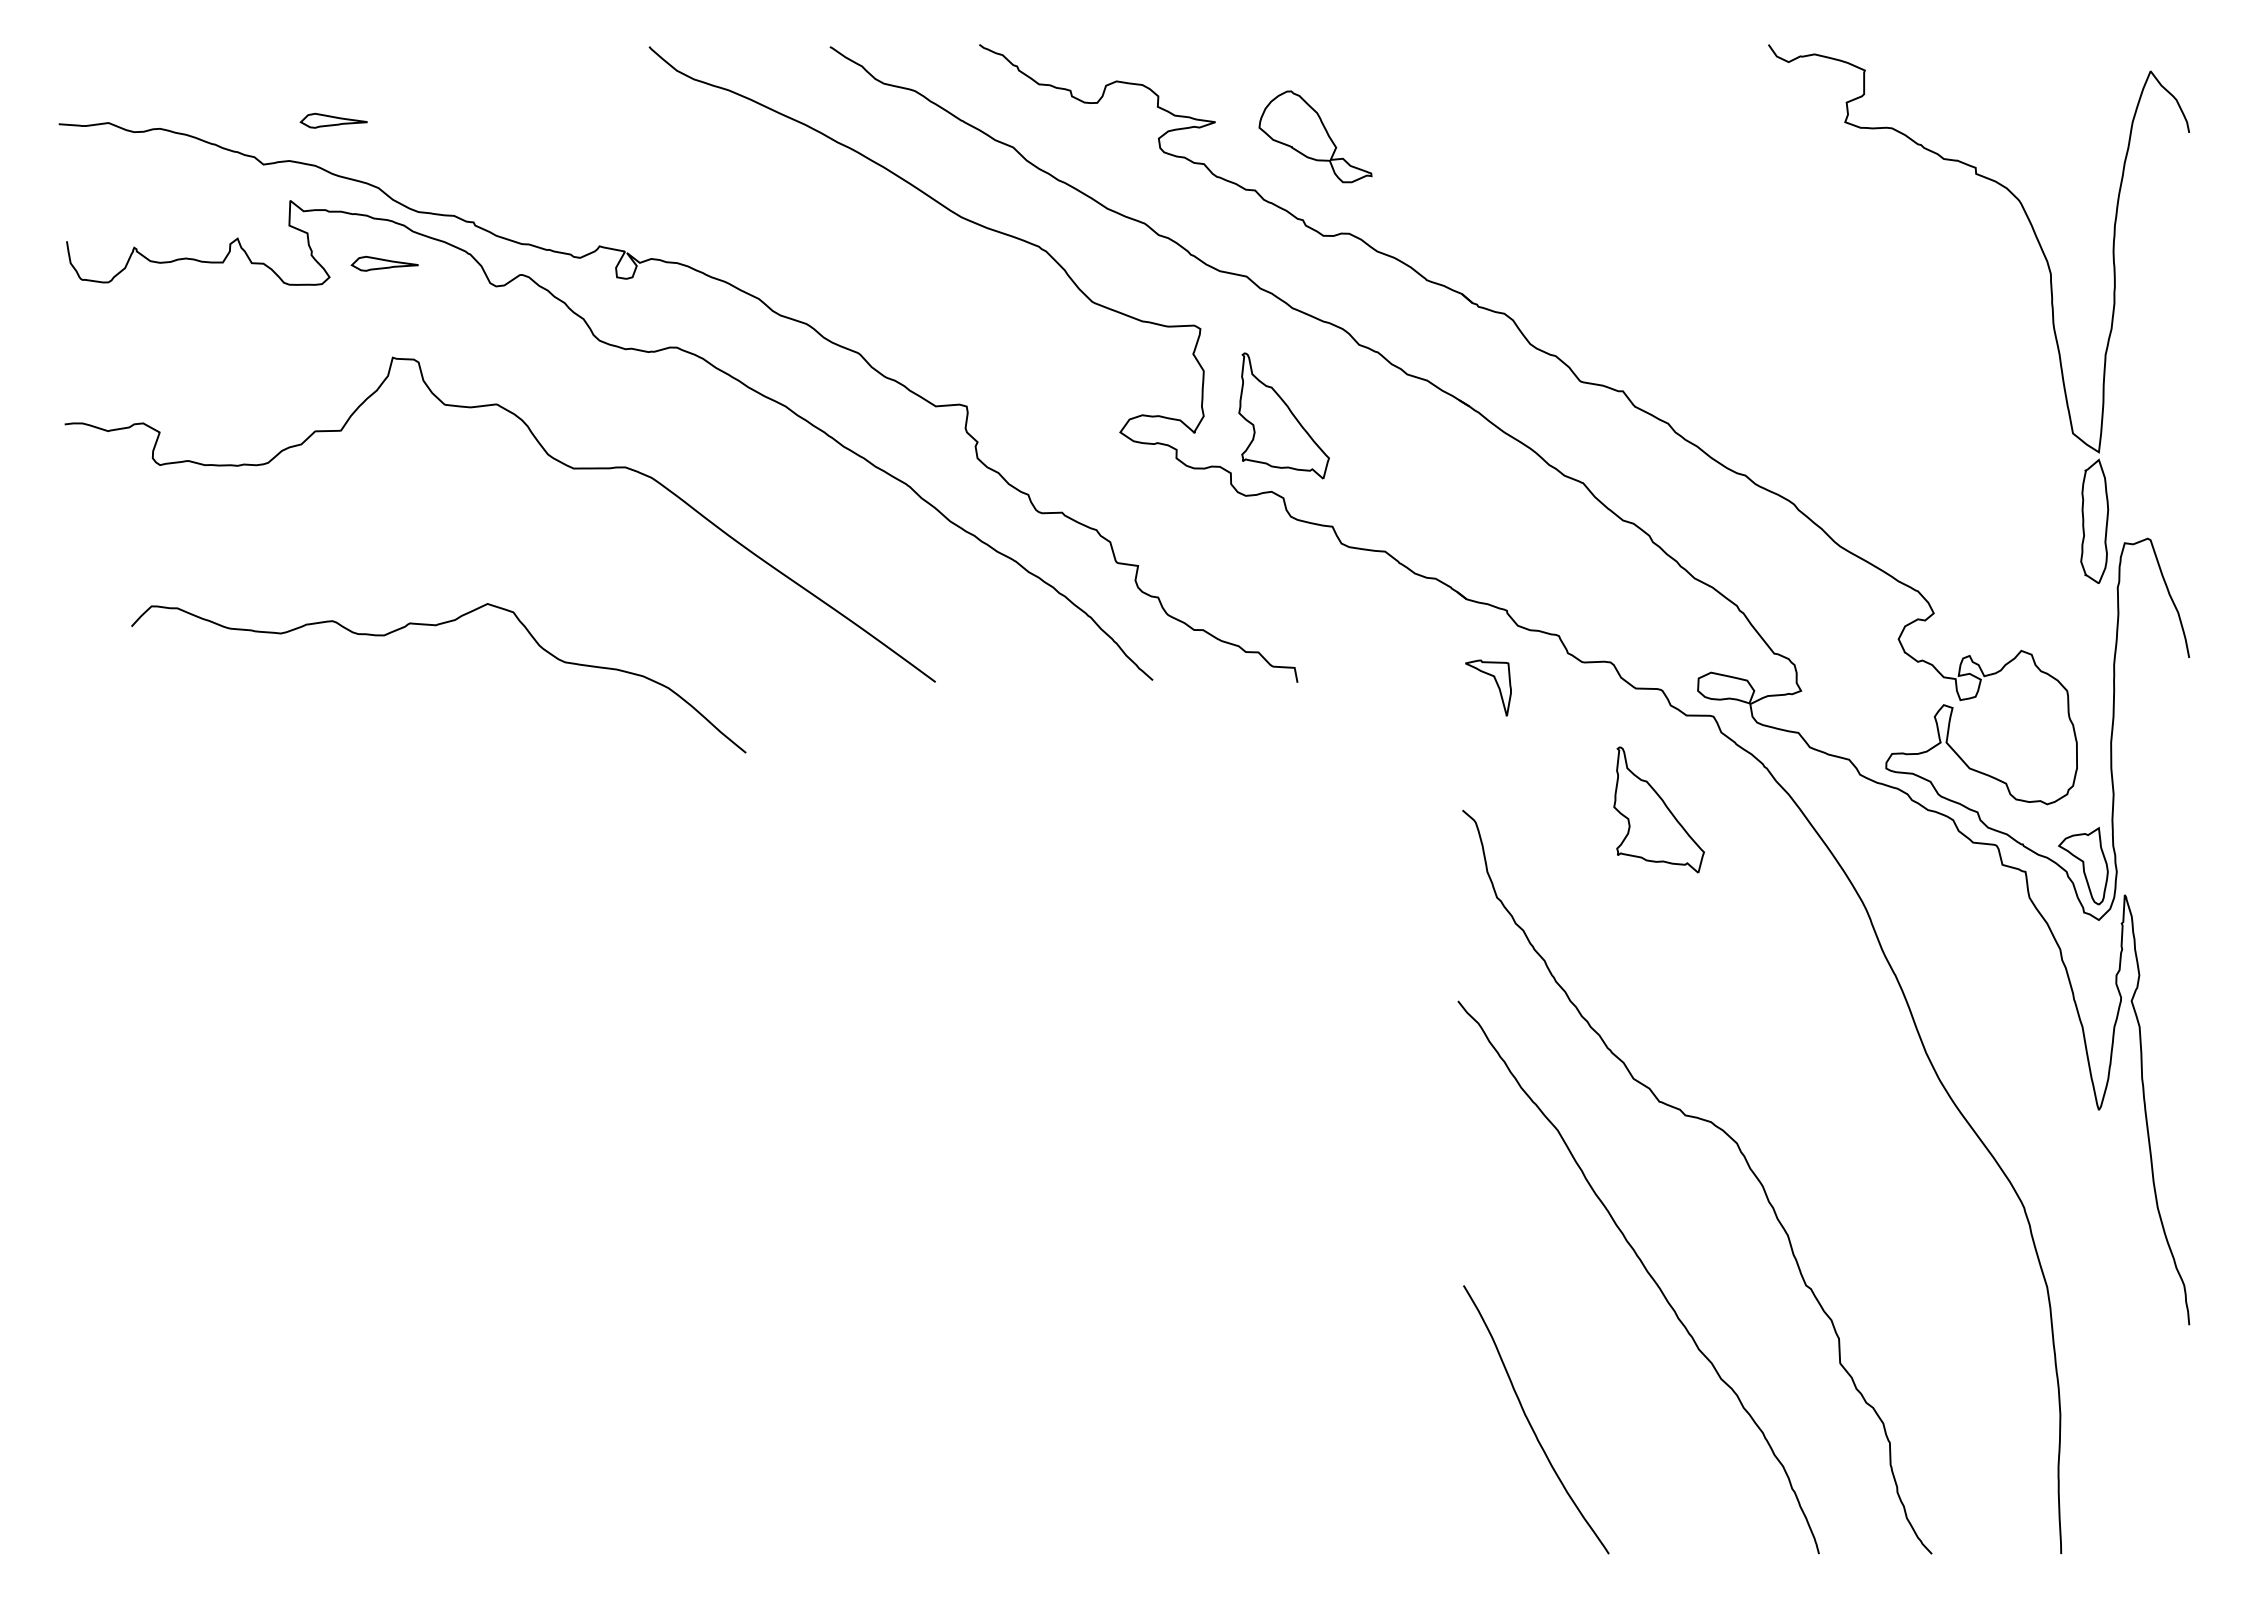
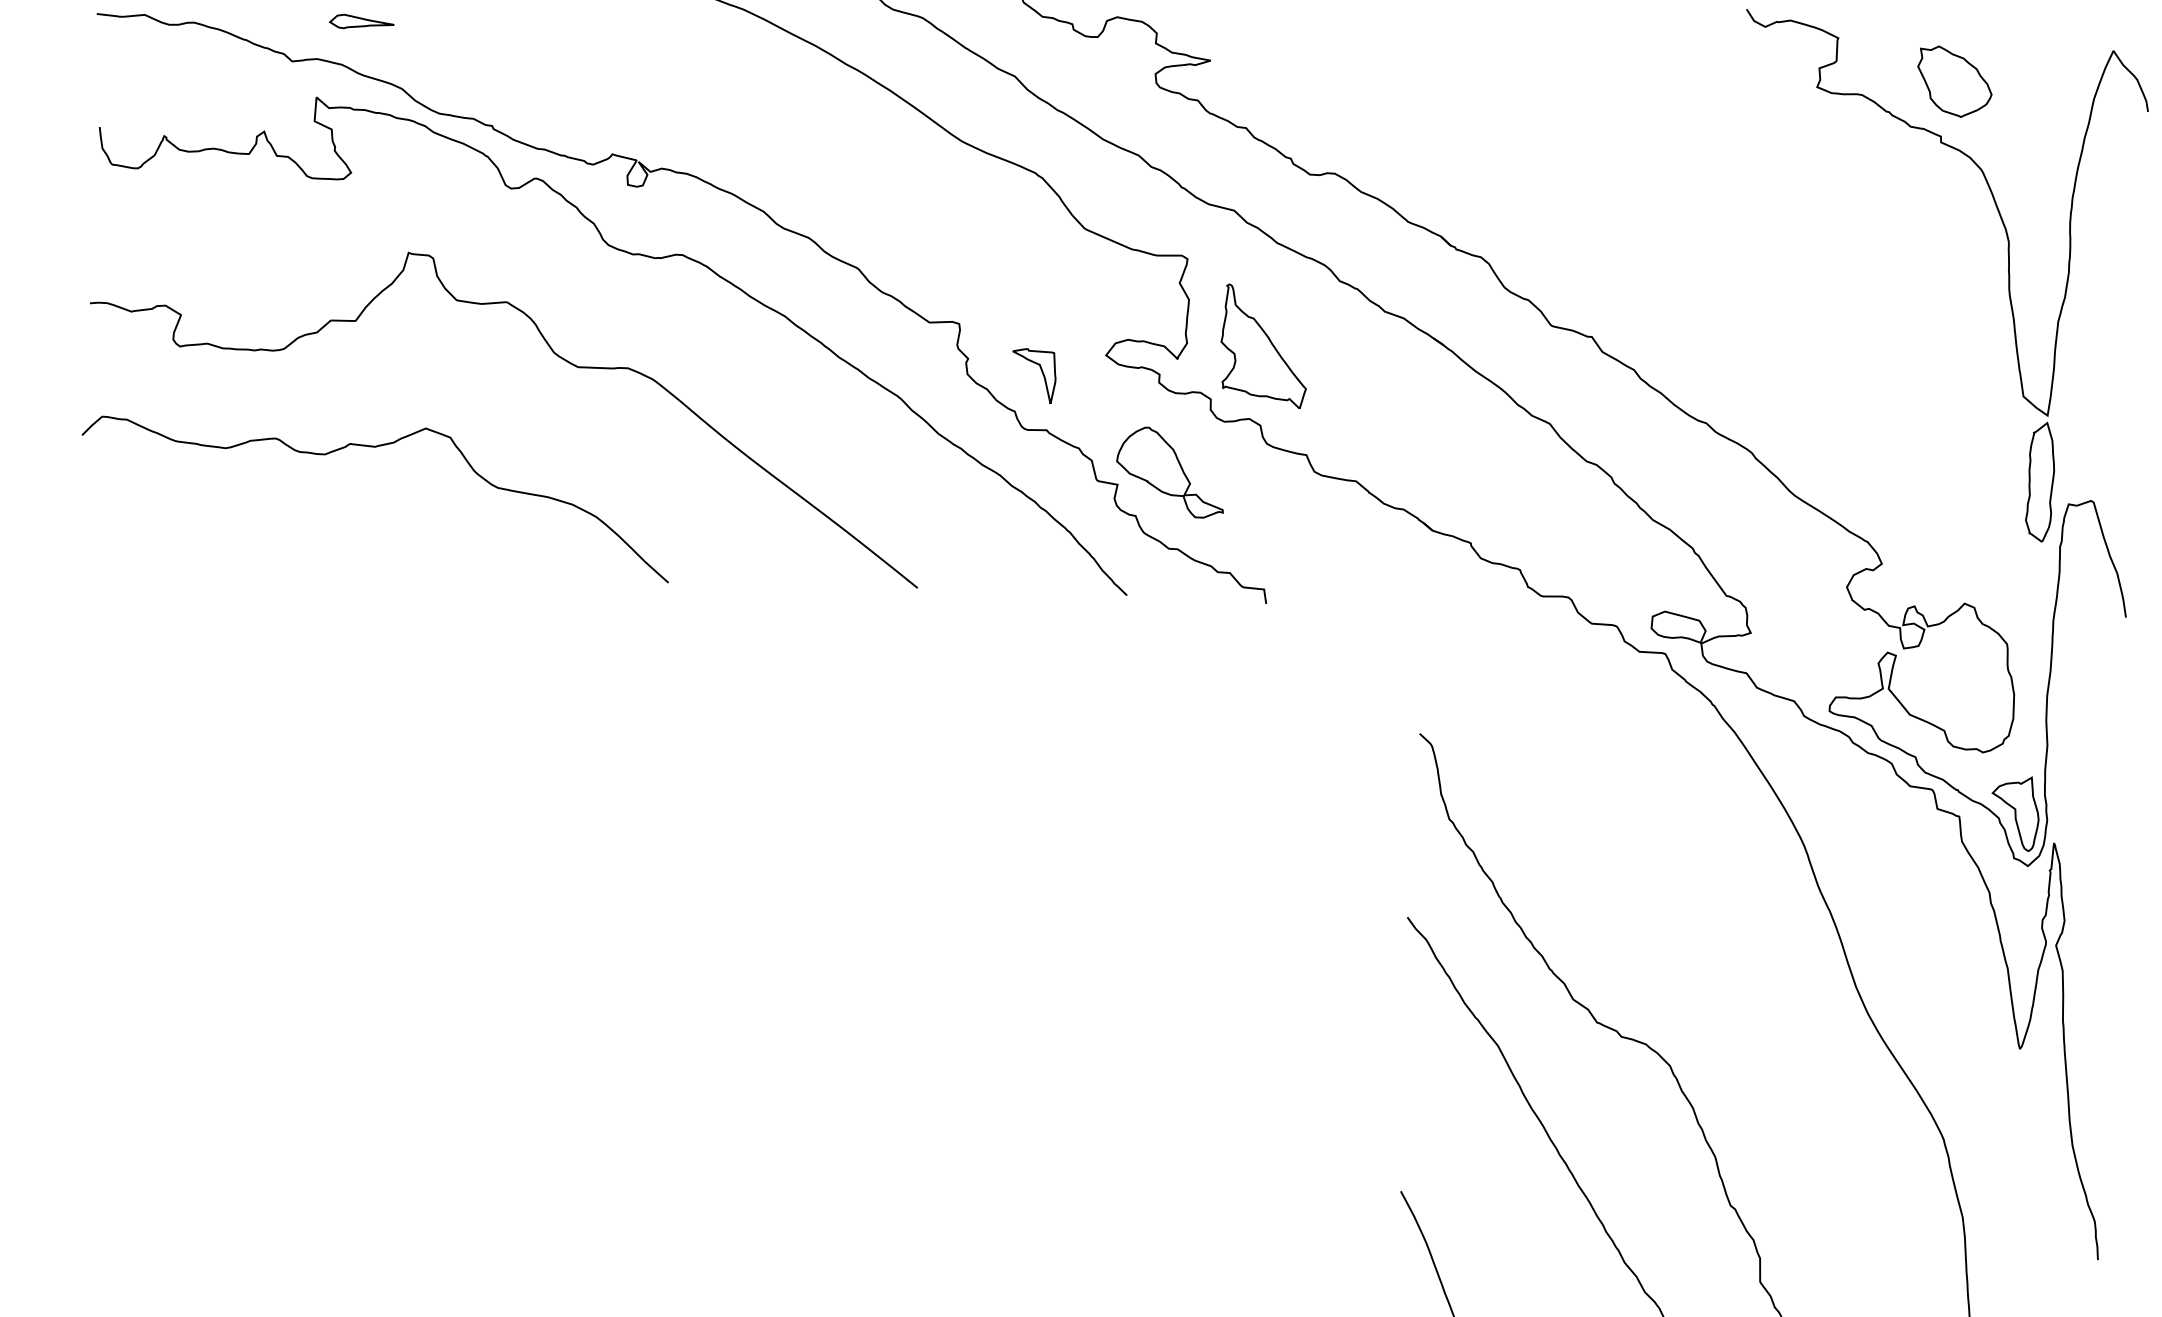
part: (1987, 110) -> (1954, 81), added
part: (1315, 136) -> (1170, 472), moved
part: (384, 263) -> (404, 161), removed
curve: (436, 626) -> (375, 448), moved
part: (1496, 684) -> (1041, 372), moved
part: (1658, 809) -> (1608, 741), removed

